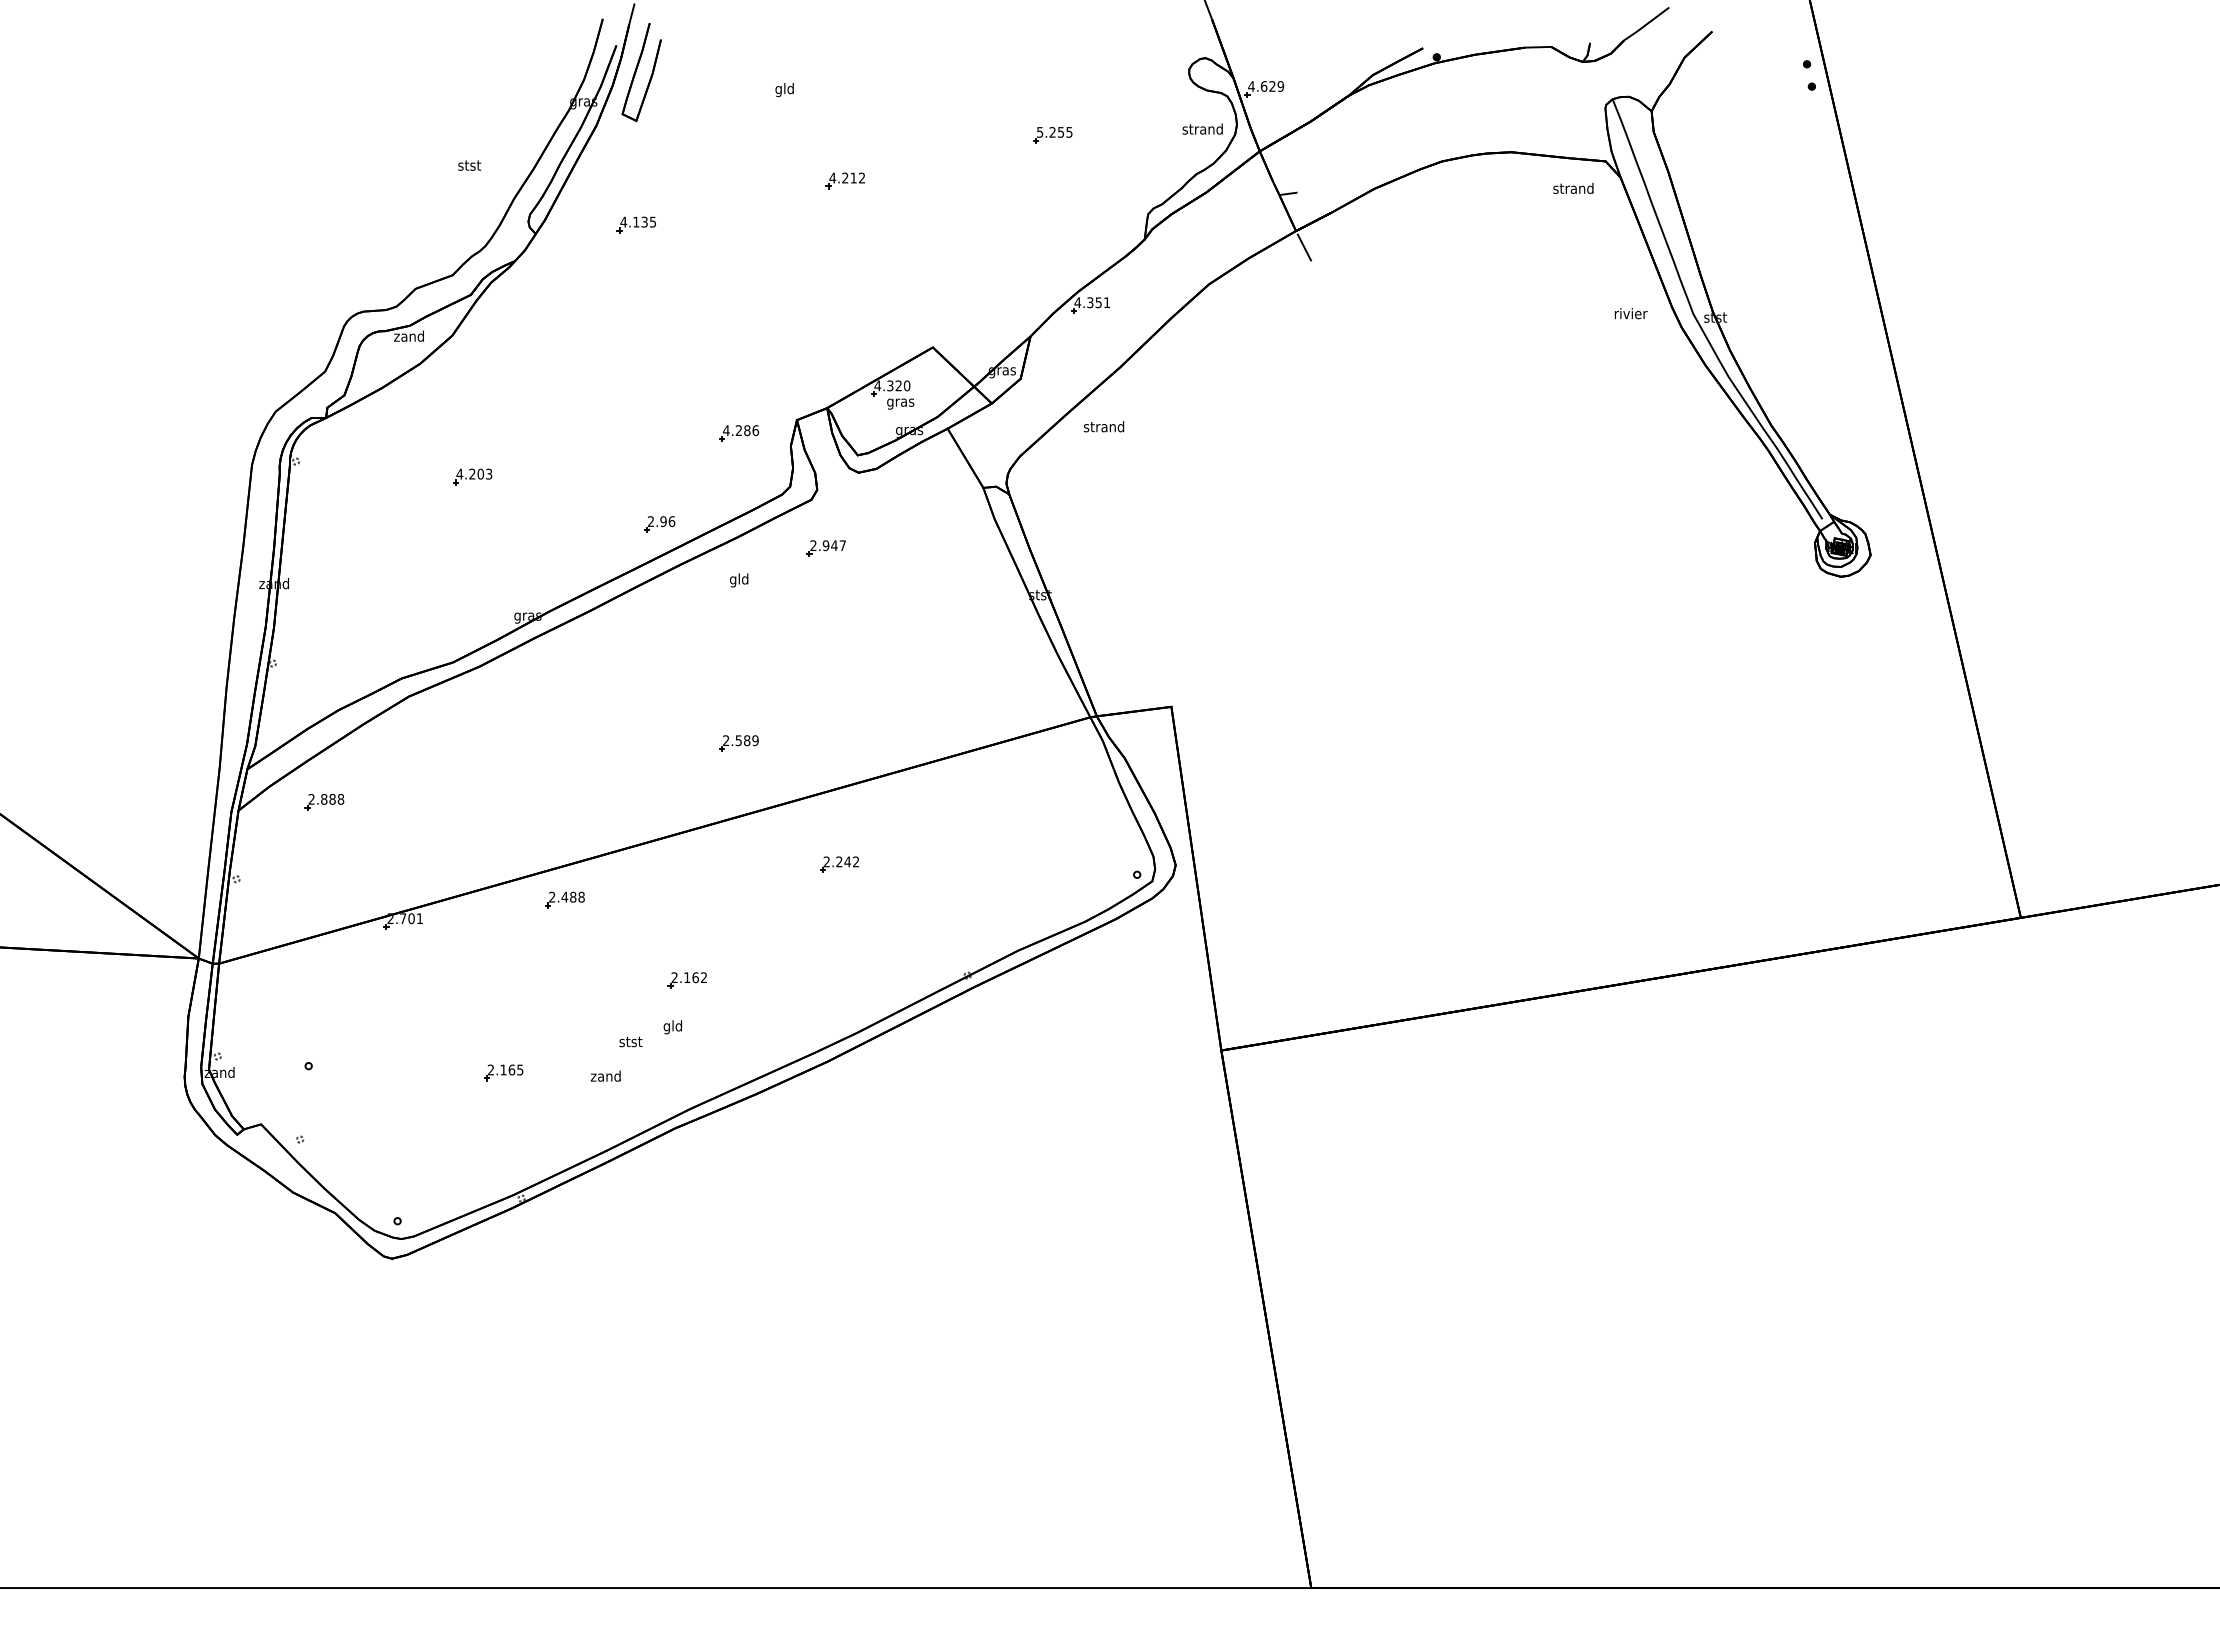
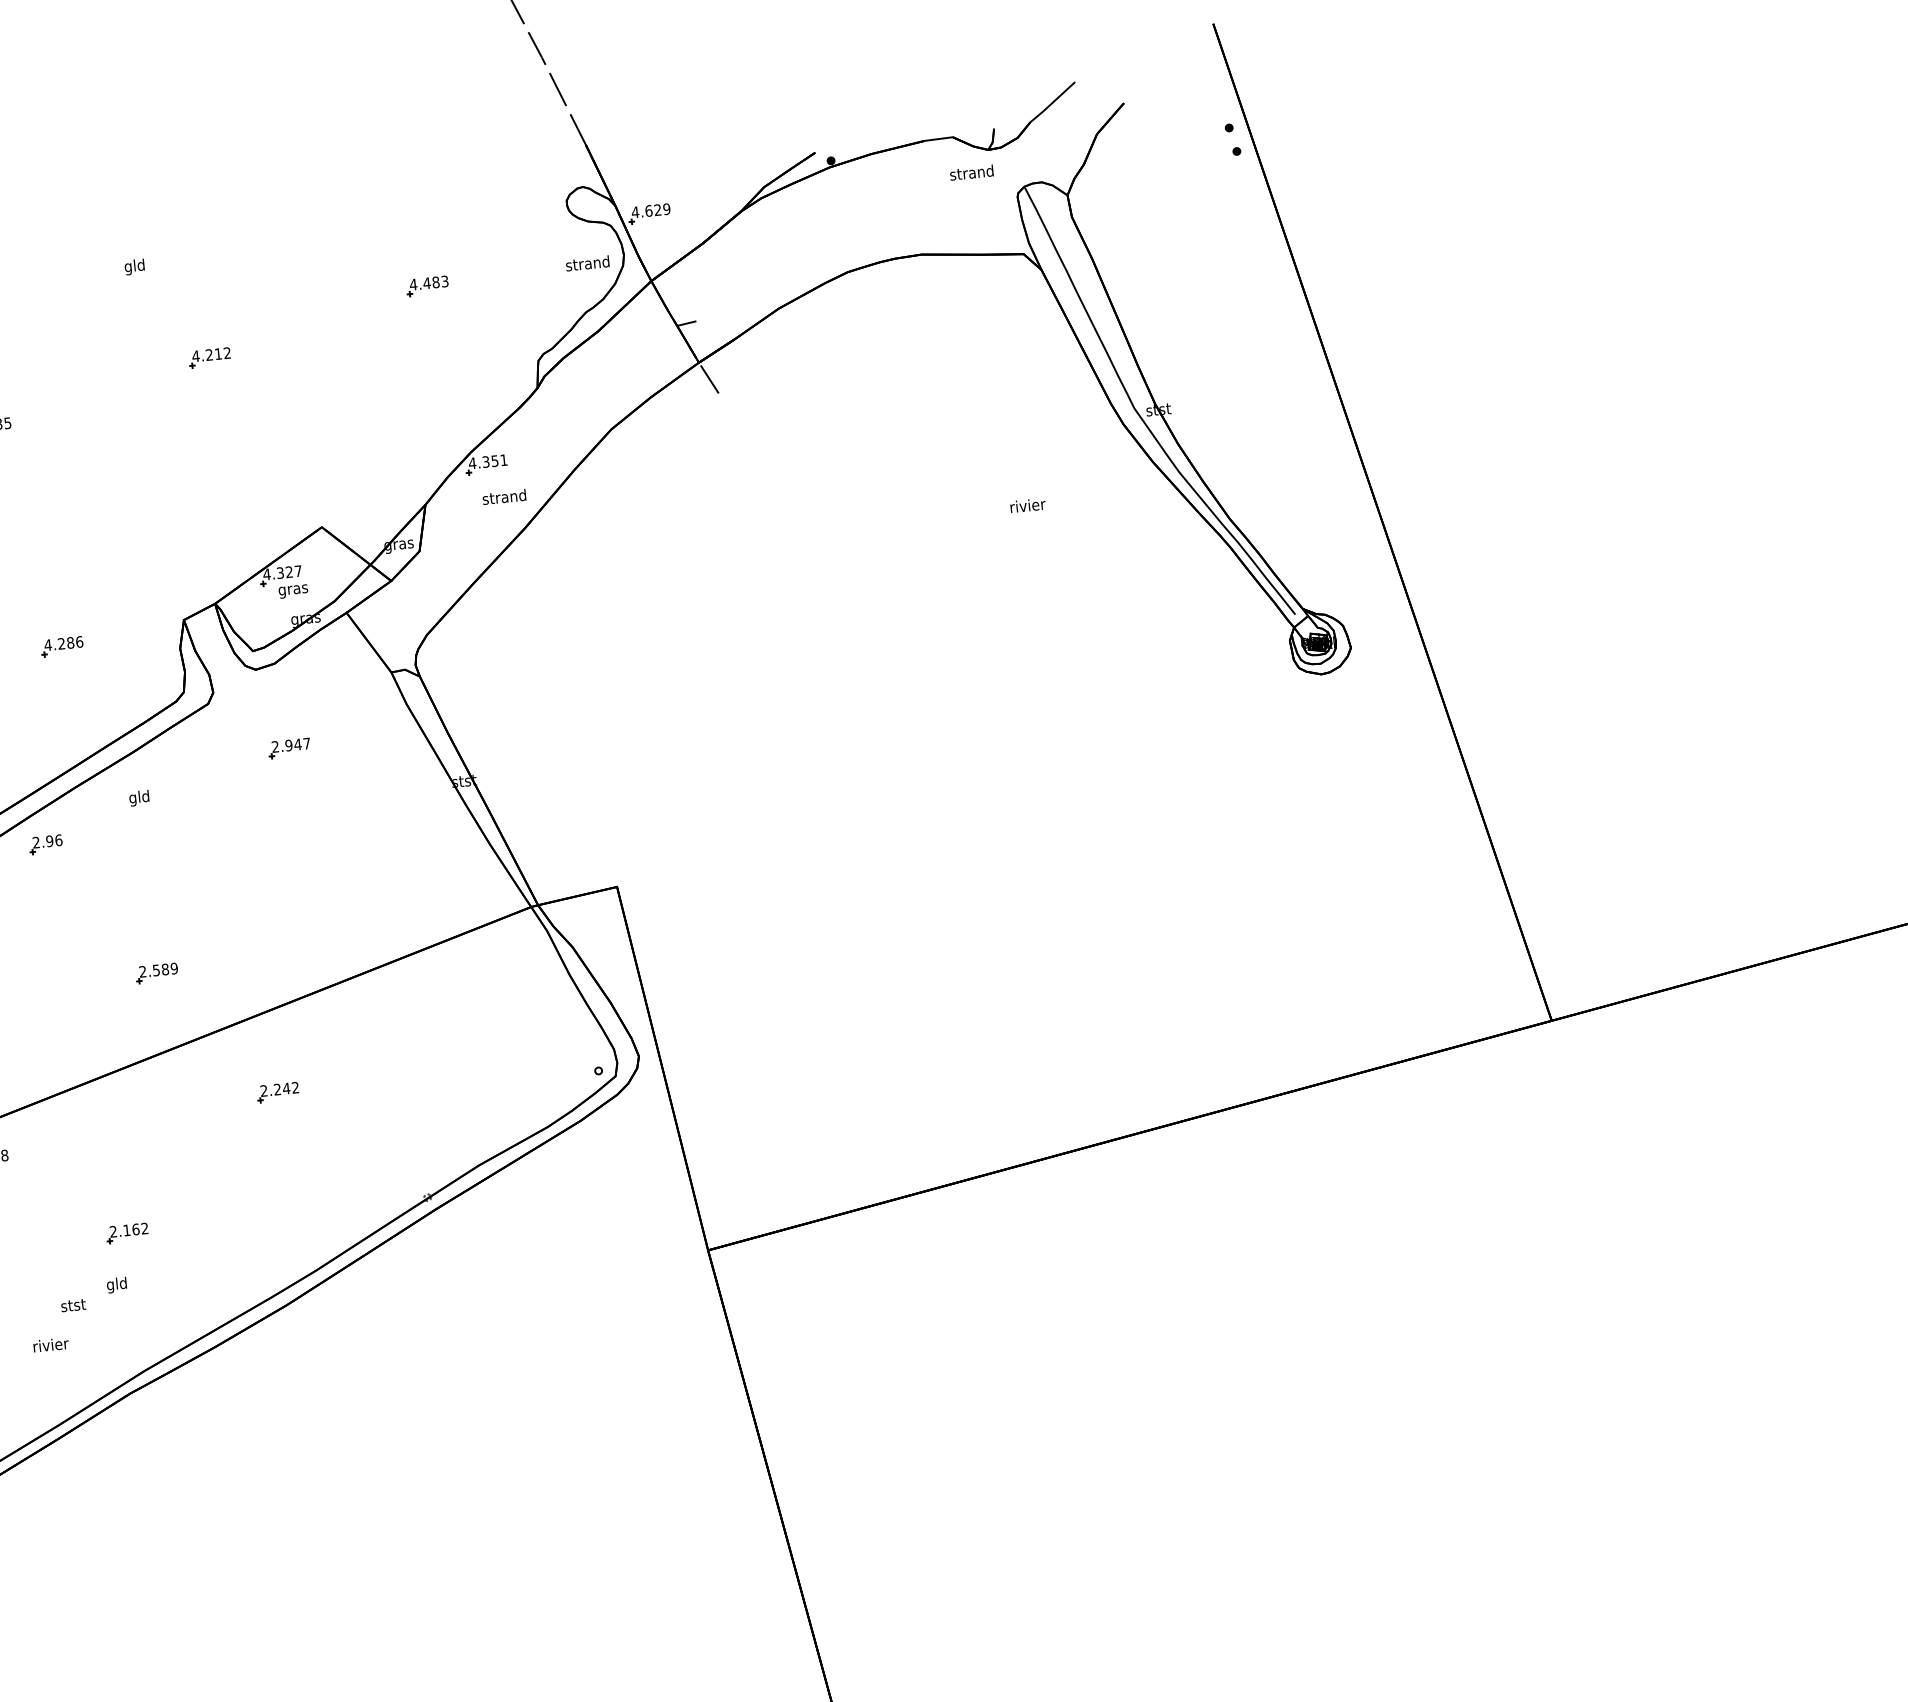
text: (1054, 132) -> (428, 283), 5.255 -> 4.483
text: (1573, 187) -> (971, 171), moved
text: (1630, 313) -> (1027, 505), moved
text: (906, 385) -> (297, 570), 4.320 -> 4.327
text: (1103, 426) -> (503, 496), moved
part: (738, 433) -> (61, 646), moved
part: (659, 524) -> (45, 844), moved
part: (825, 548) -> (288, 748), moved
text: (606, 1075) -> (50, 1344), zand -> rivier

